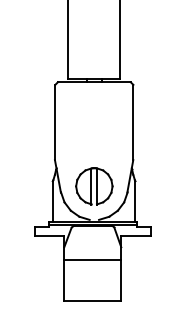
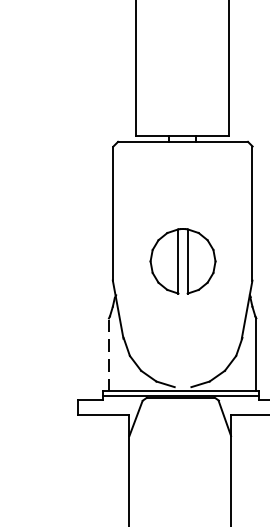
part: (94, 186) -> (183, 261), moved
line: (52, 201) -> (108, 354), solid -> dashed
line: (92, 259) -> (179, 457), removed

